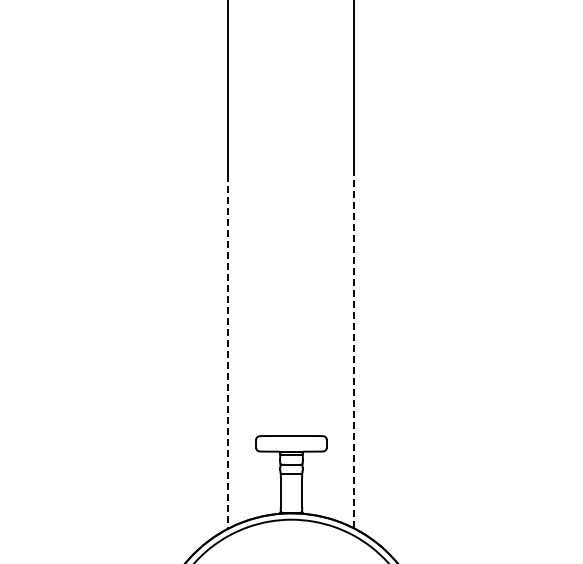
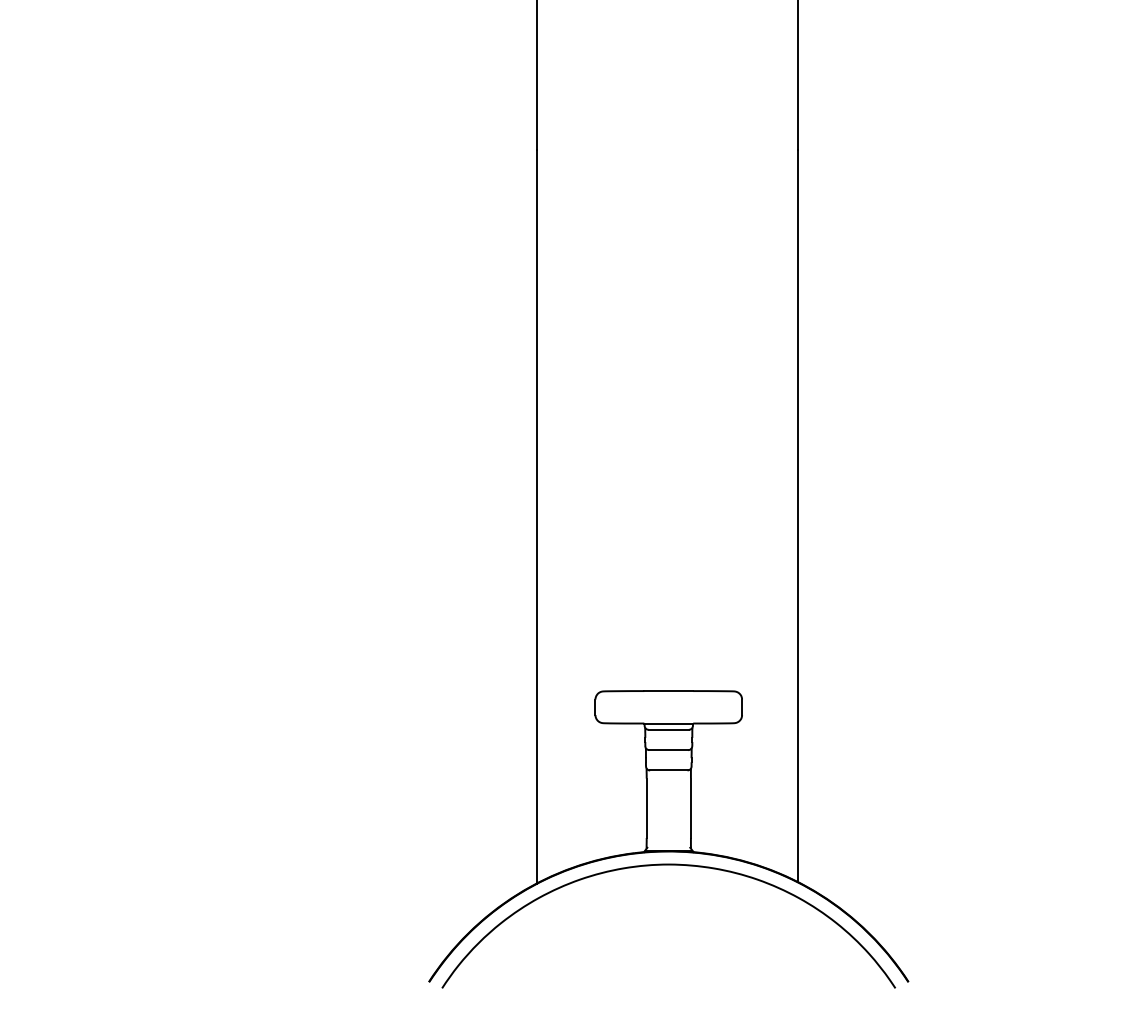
line: (227, 351) -> (536, 515), dashed -> solid
line: (353, 351) -> (797, 515), dashed -> solid

